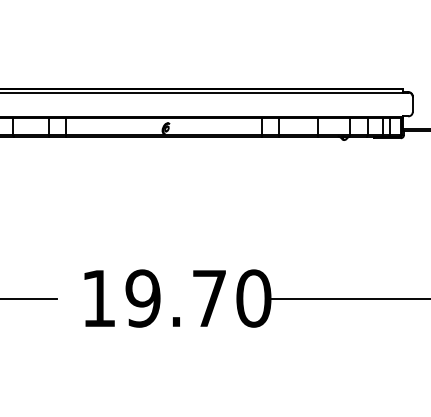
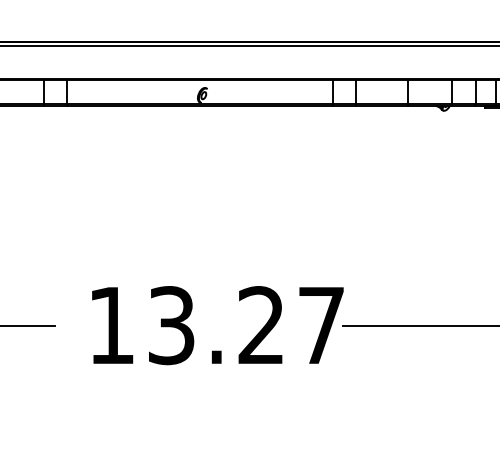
text: (198, 298) -> (246, 325), 19.70 -> 13.27

